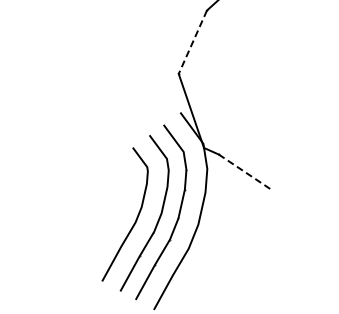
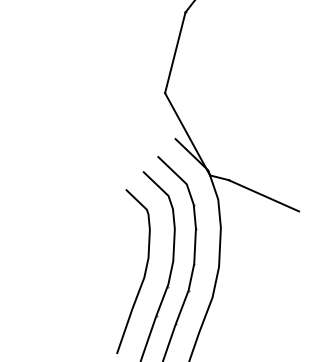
line: (192, 42) -> (174, 53), dashed -> solid
line: (245, 172) -> (264, 195), dashed -> solid

